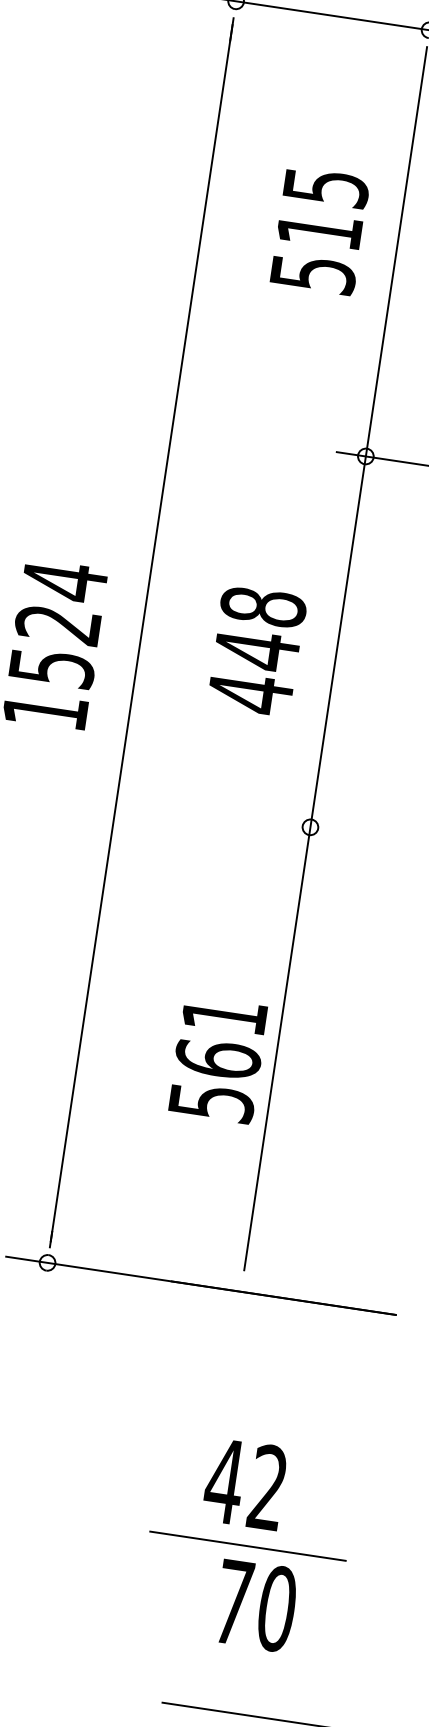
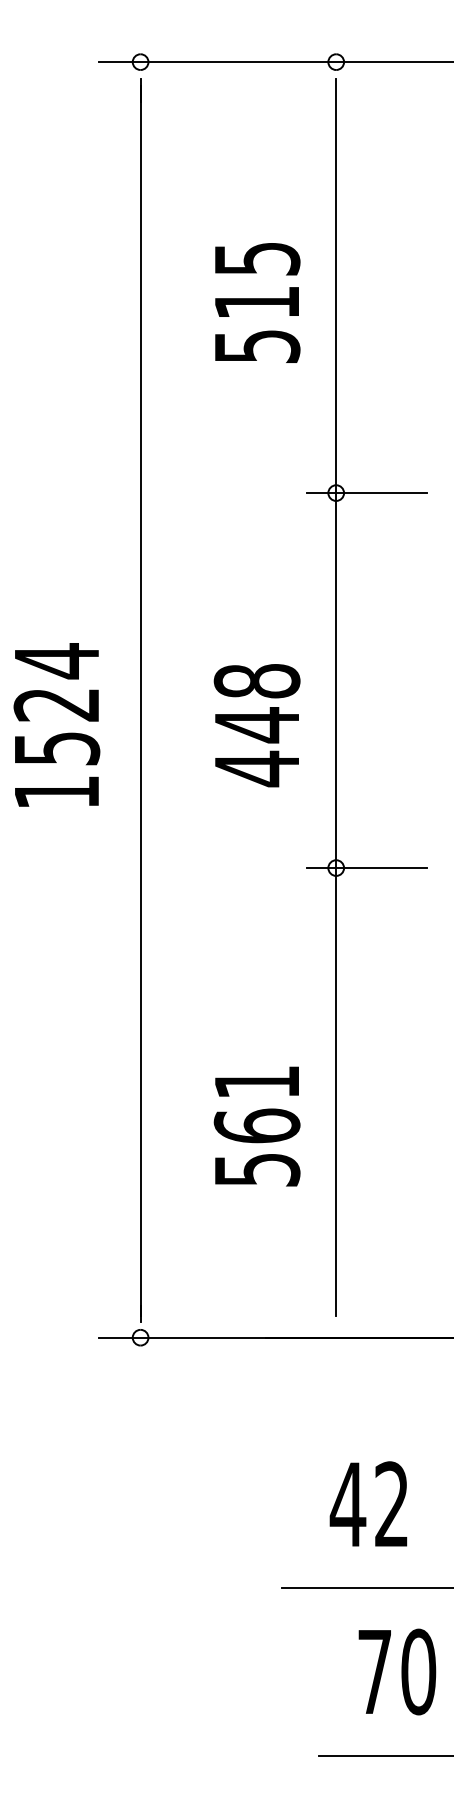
text: (320, 230) -> (257, 302), moved
text: (256, 650) -> (256, 725), moved
line: (340, 832) -> (366, 868), added
text: (217, 1059) -> (256, 1126), moved
text: (245, 1483) -> (368, 1503), moved
text: (256, 1605) -> (397, 1671), moved

